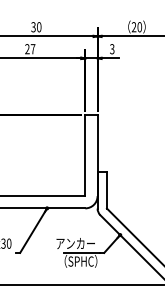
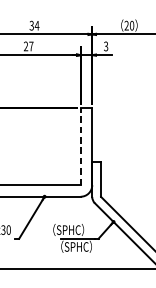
text: (38, 27) -> (36, 26), 30 -> 34
line: (85, 155) -> (80, 146), solid -> dashed
text: (75, 243) -> (71, 229), アンカー -> （SPHC）

